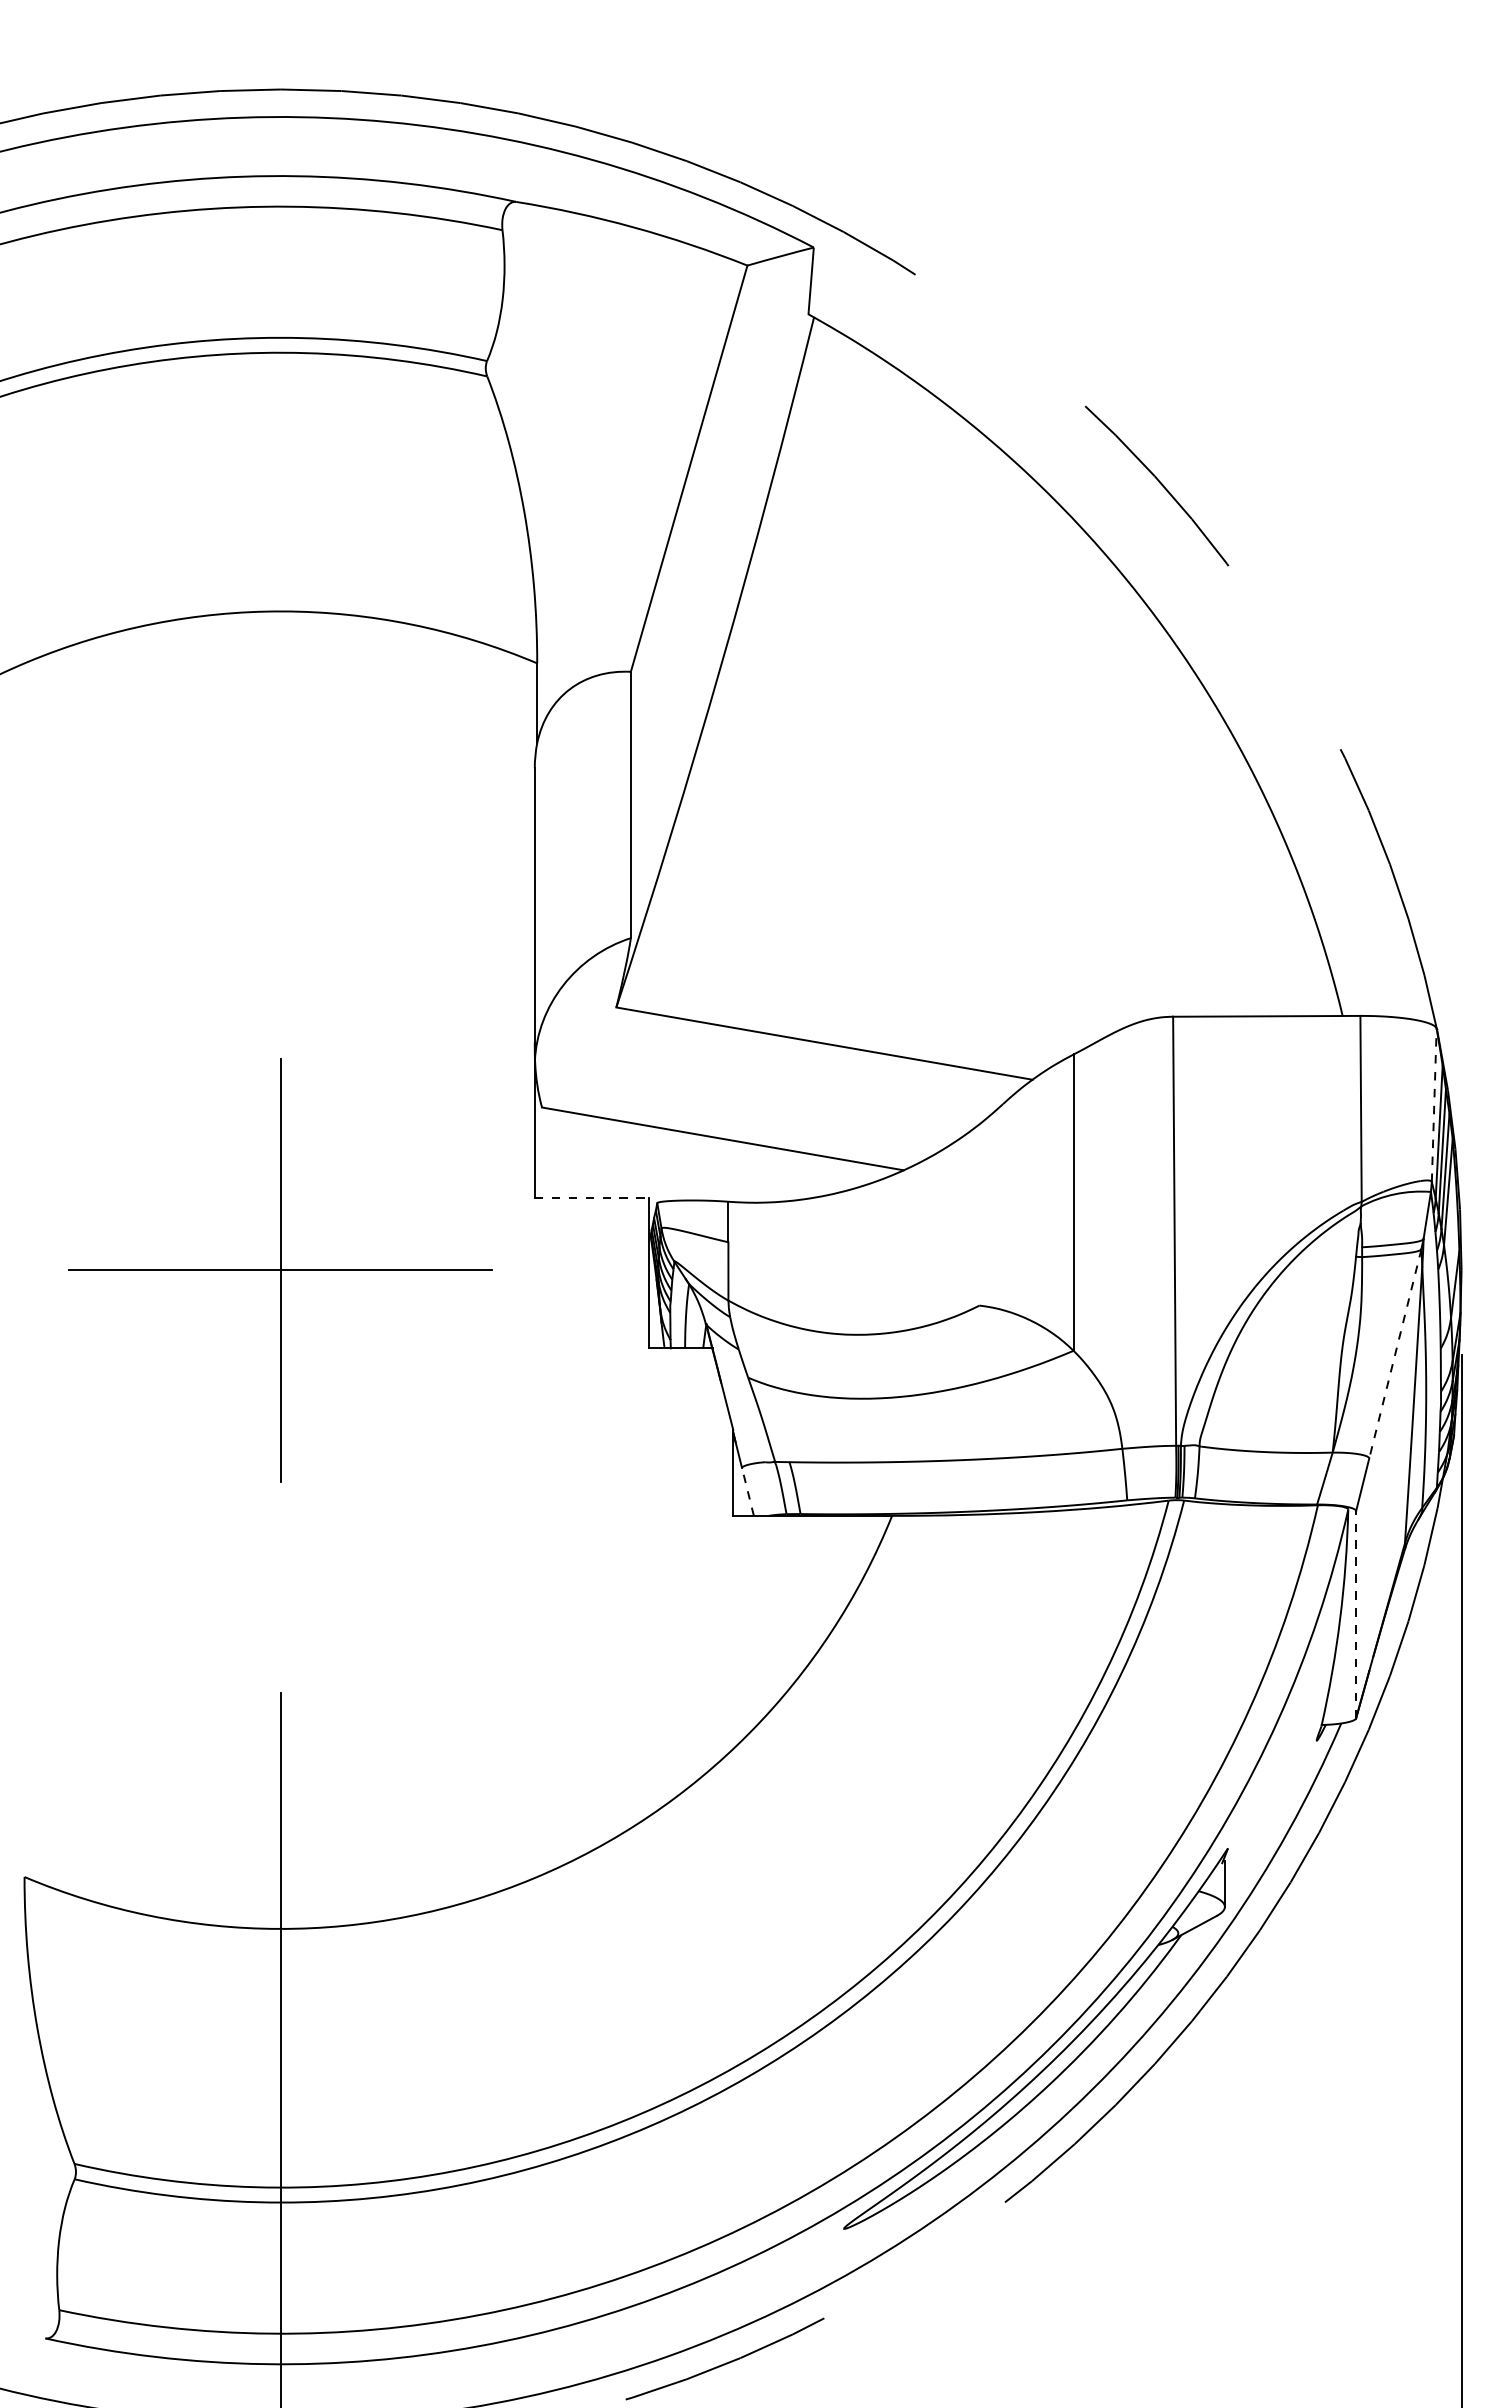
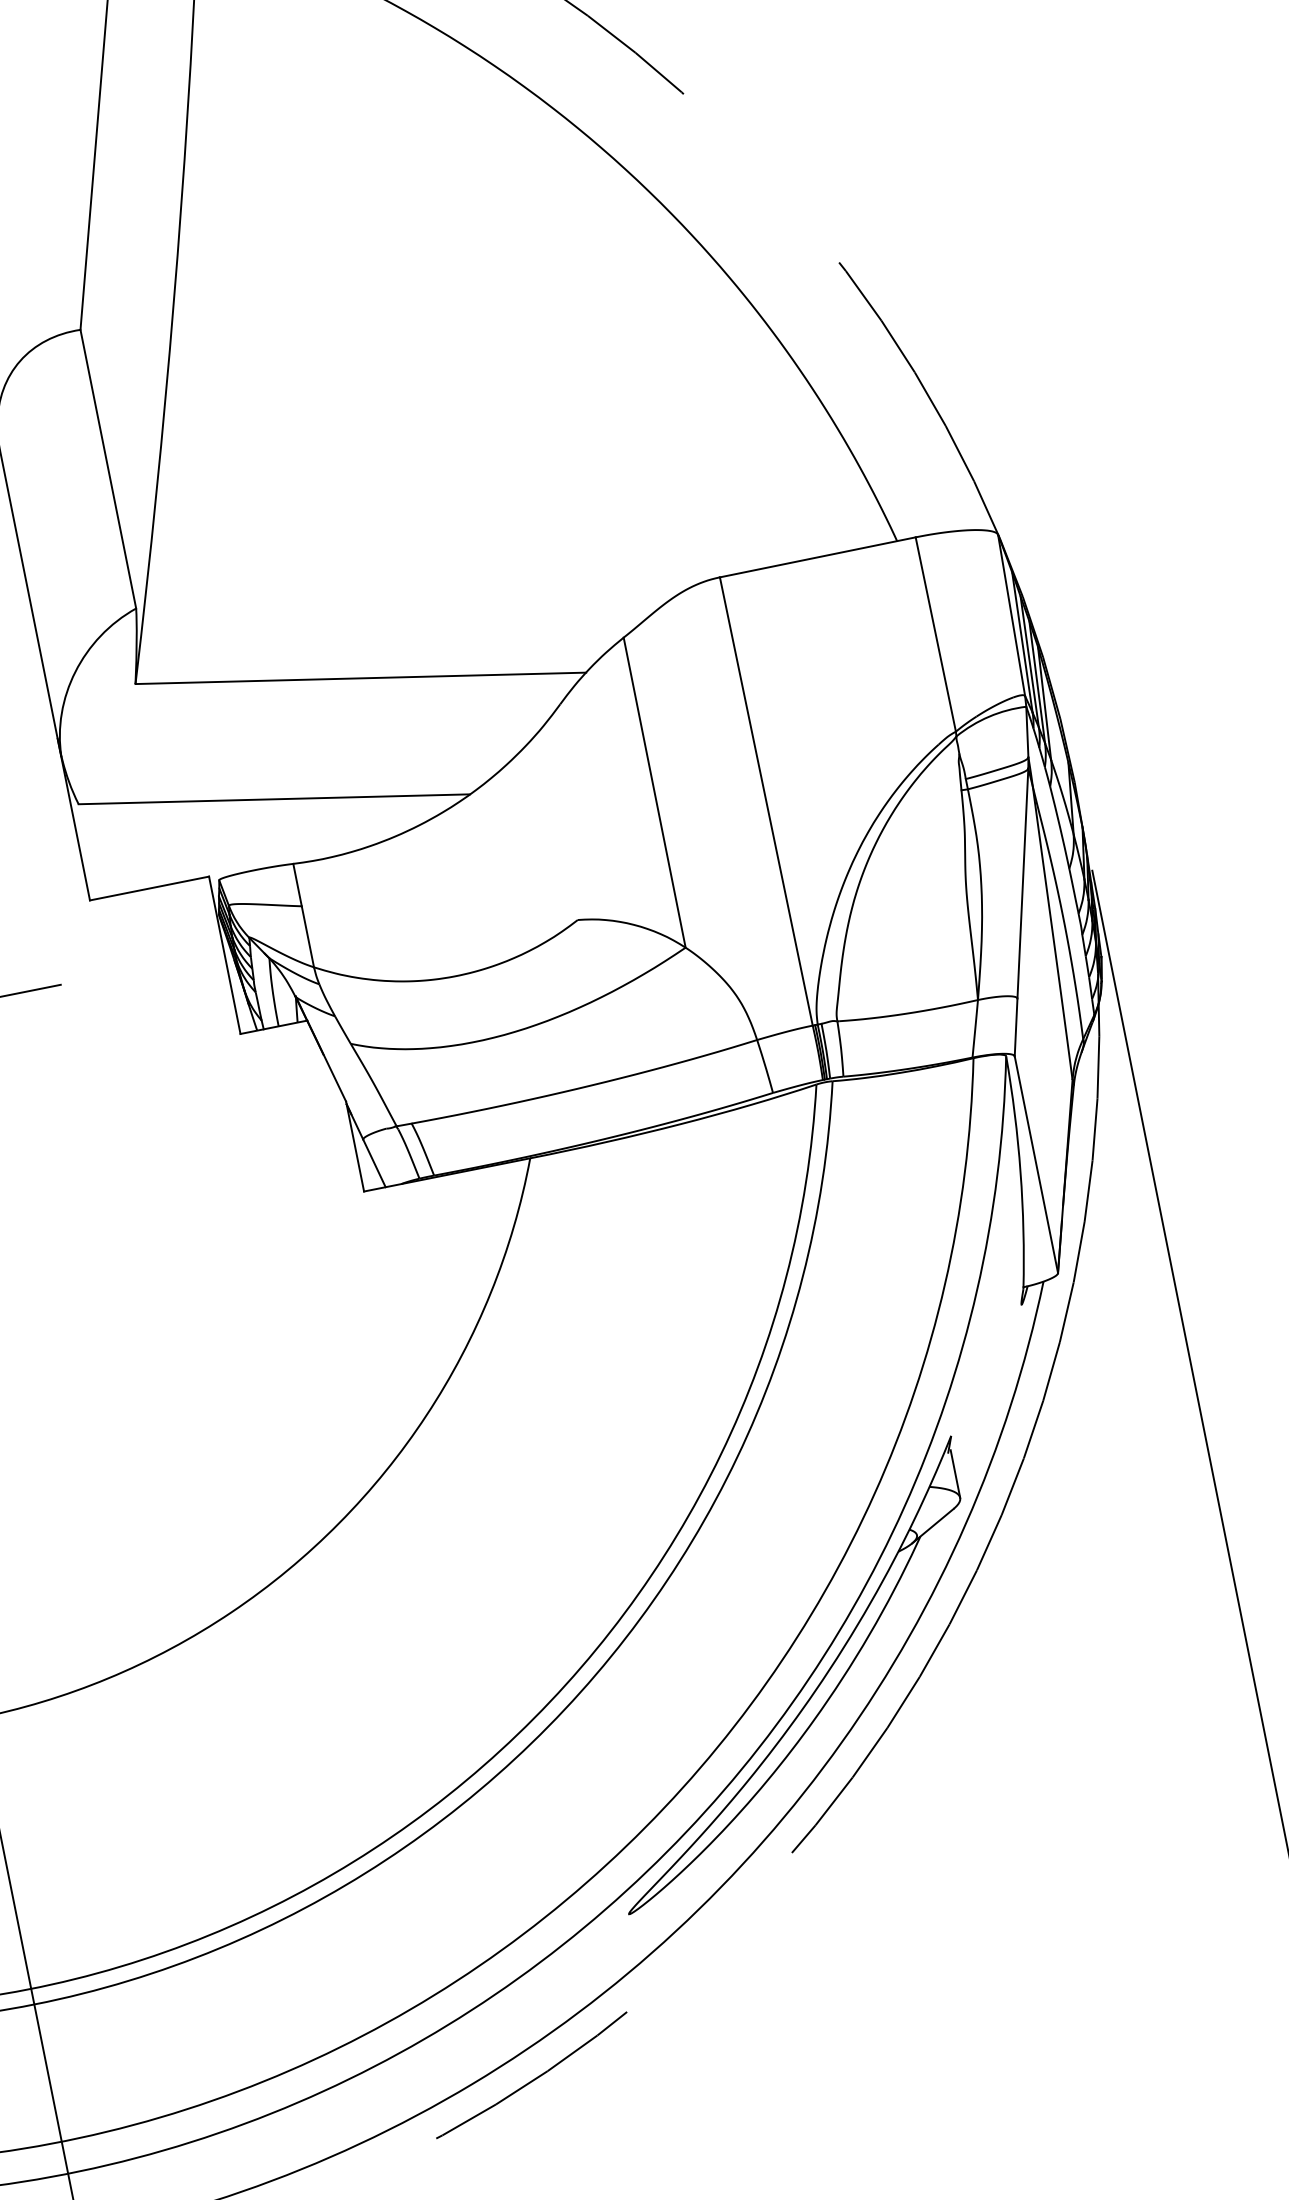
line: (1434, 1105) -> (1011, 615), dashed -> solid
line: (591, 1197) -> (149, 888), dashed -> solid
line: (1395, 1353) -> (1022, 883), dashed -> solid
line: (747, 1491) -> (373, 1163), dashed -> solid
line: (1356, 1614) -> (1036, 1164), dashed -> solid

